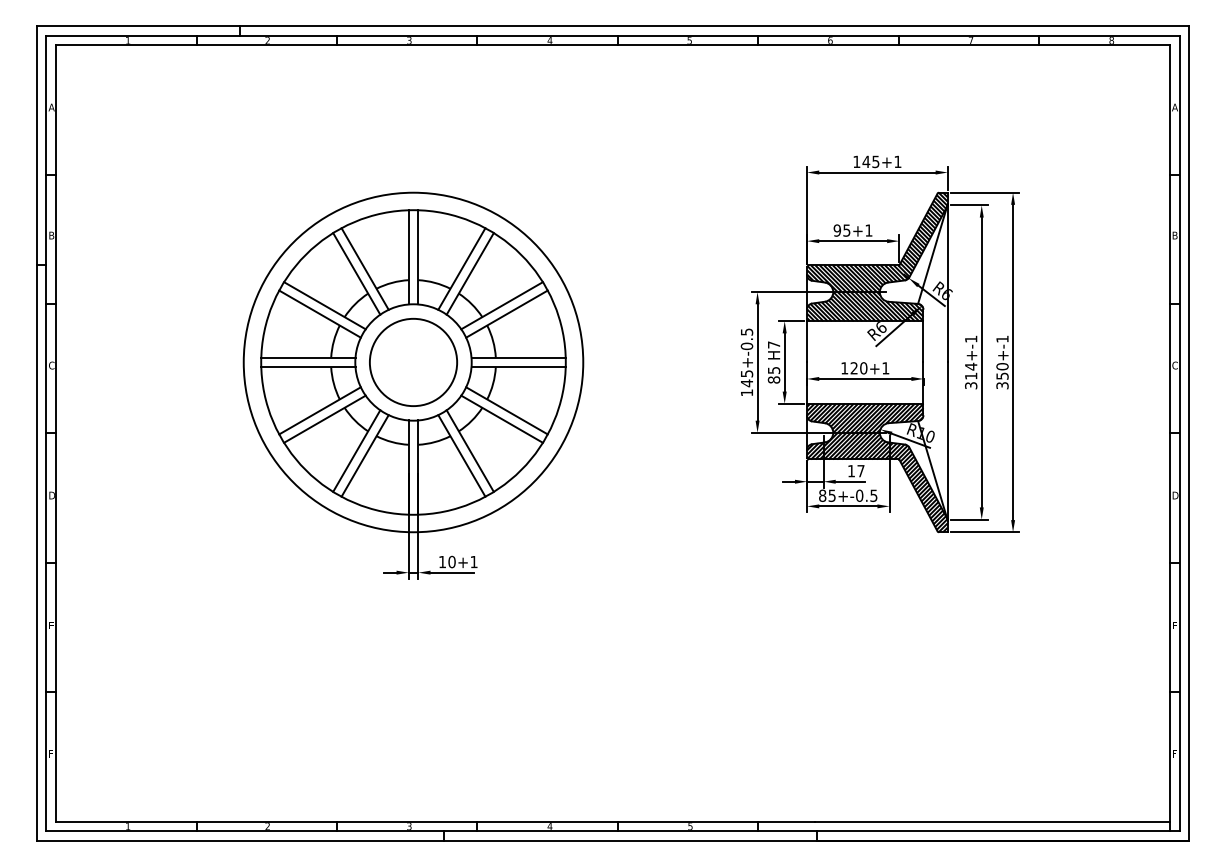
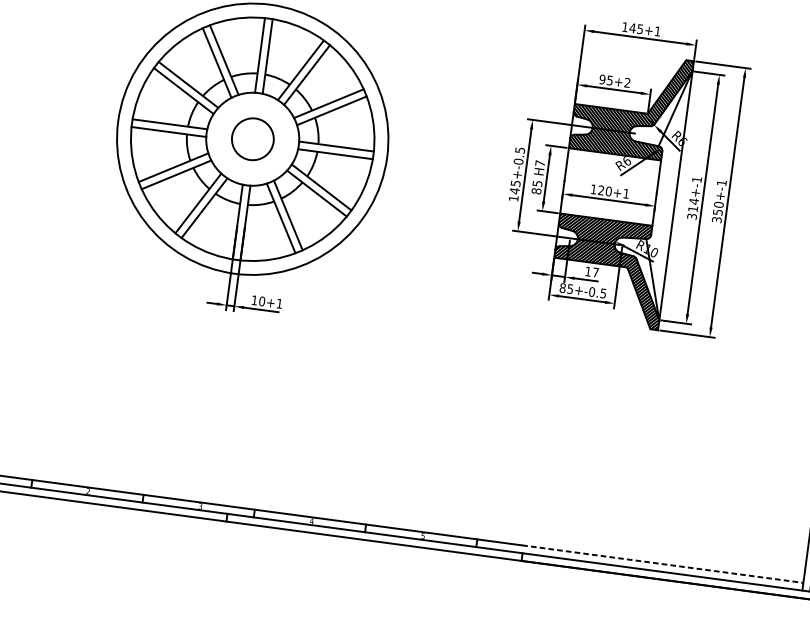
text: (868, 230) -> (627, 82), 95+1 -> 95+2
circle: (413, 362) -> (252, 139), size x0.6
line: (992, 821) -> (662, 564), solid -> dashed

